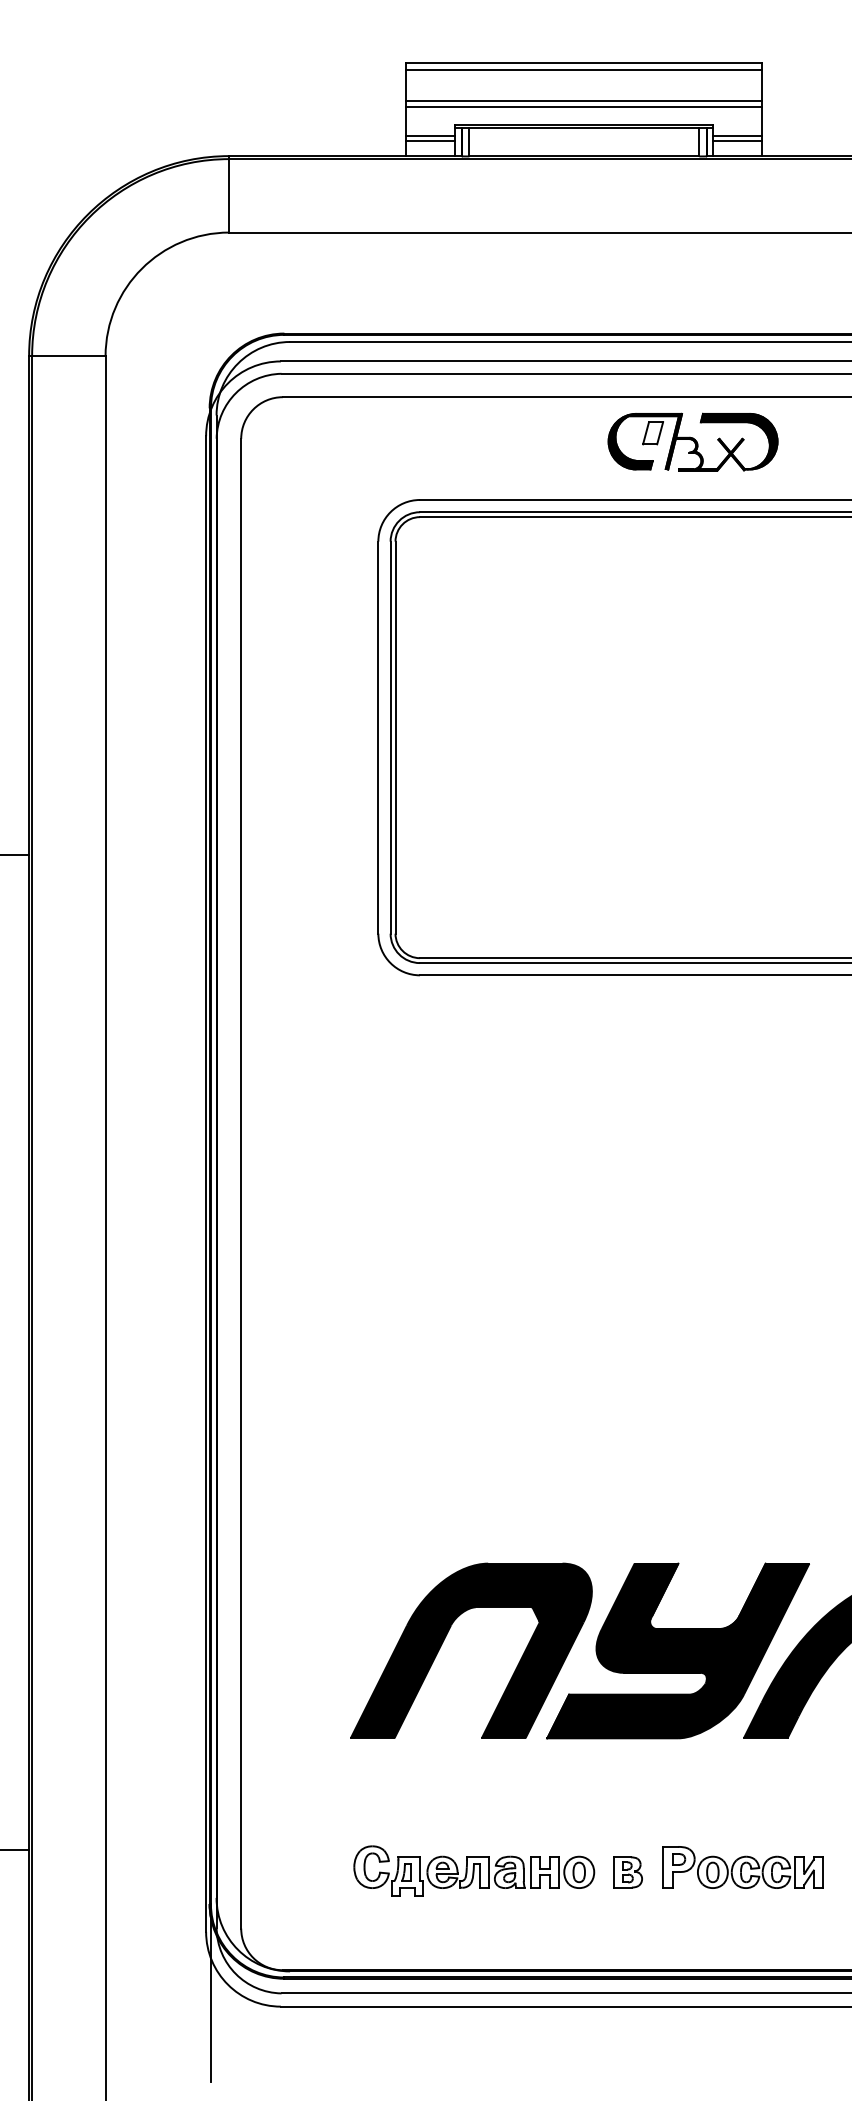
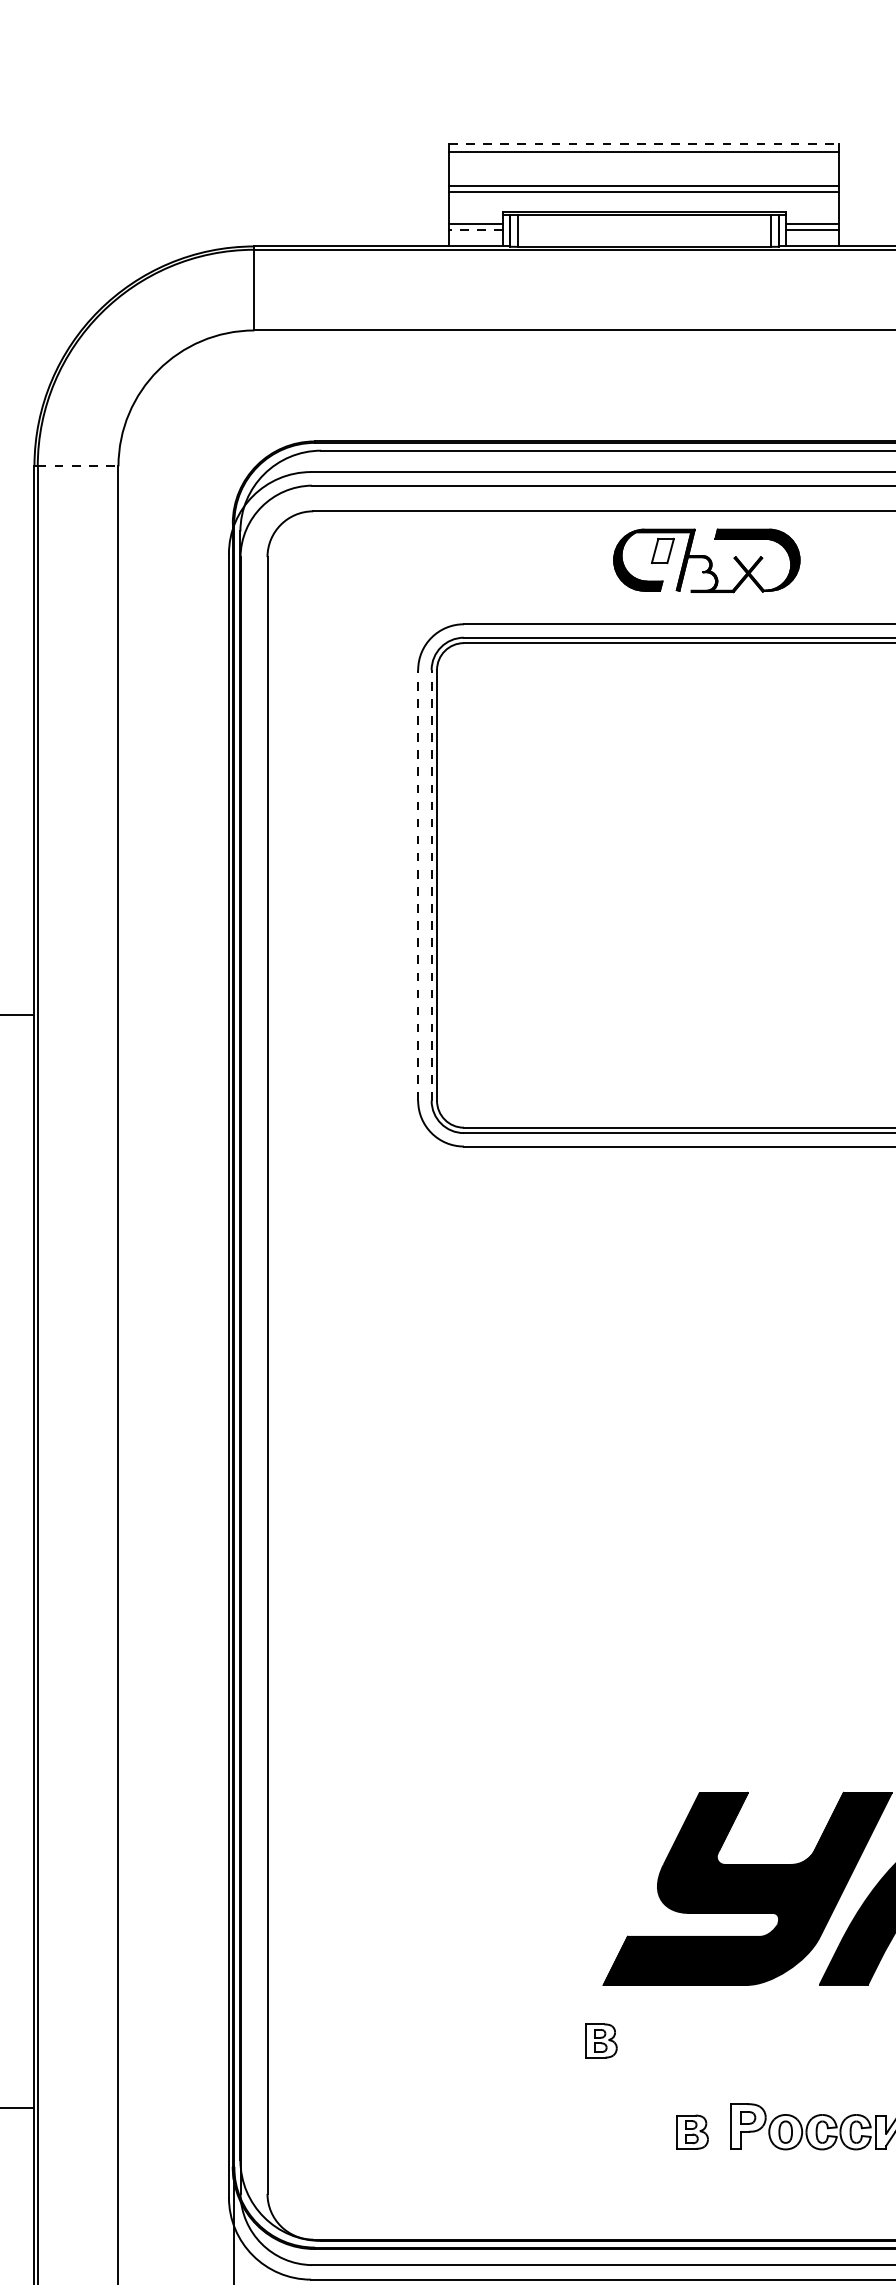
line: (584, 63) -> (644, 144), solid -> dashed
line: (430, 141) -> (475, 230), solid -> dashed
line: (68, 356) -> (77, 466), solid -> dashed
part: (692, 441) -> (706, 560), moved
line: (378, 737) -> (418, 885), solid -> dashed
line: (390, 737) -> (431, 885), solid -> dashed
part: (445, 1638) -> (491, 1875), removed
part: (544, 1789) -> (600, 2041), added
part: (474, 1870) -> (523, 2130), removed

